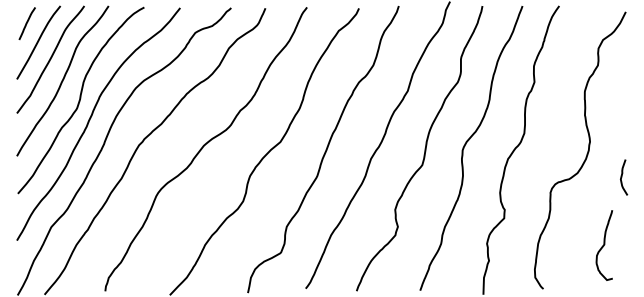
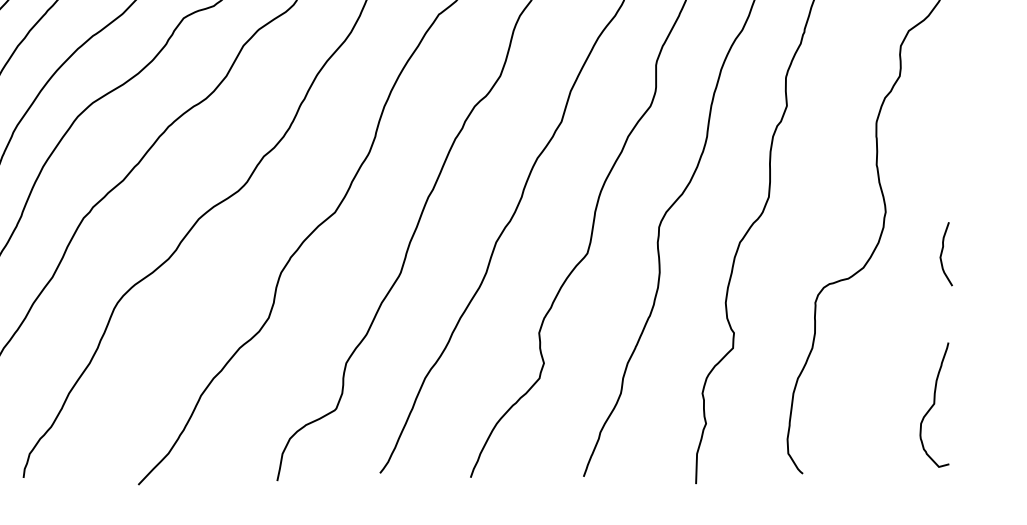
curve: (622, 177) -> (943, 254), moved
curve: (604, 245) -> (934, 405), moved

